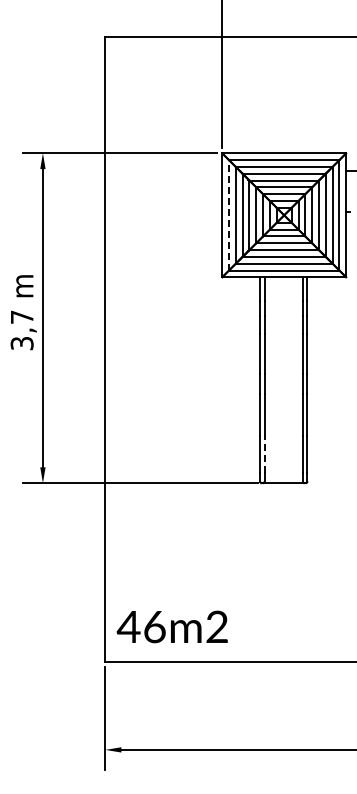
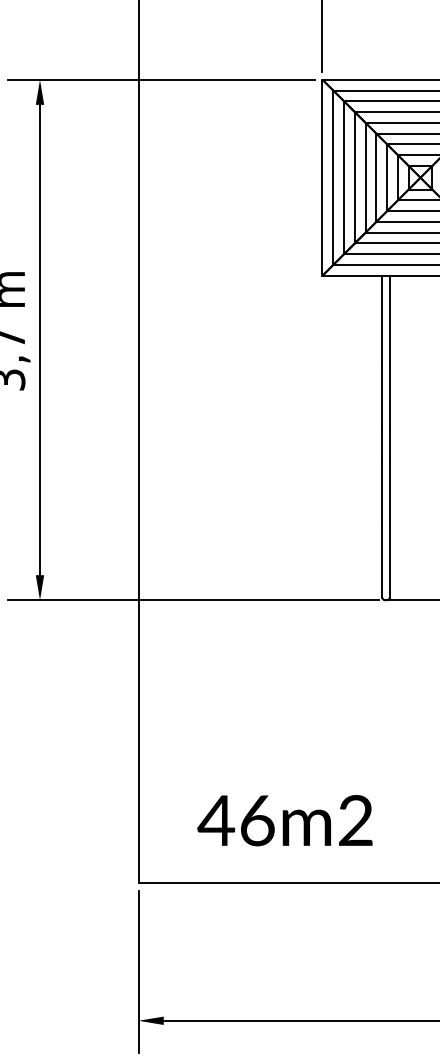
line: (228, 214) -> (332, 176), dashed -> solid
line: (264, 453) -> (389, 553), dashed -> solid
text: (171, 626) -> (283, 819), moved

